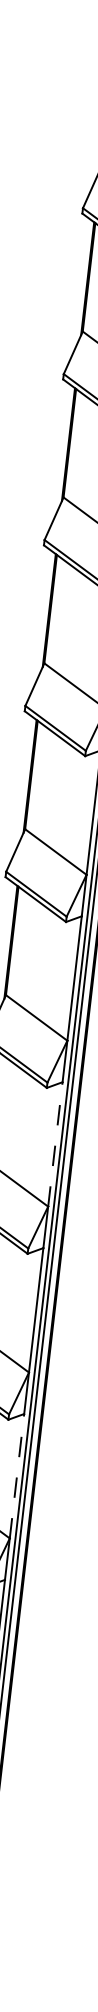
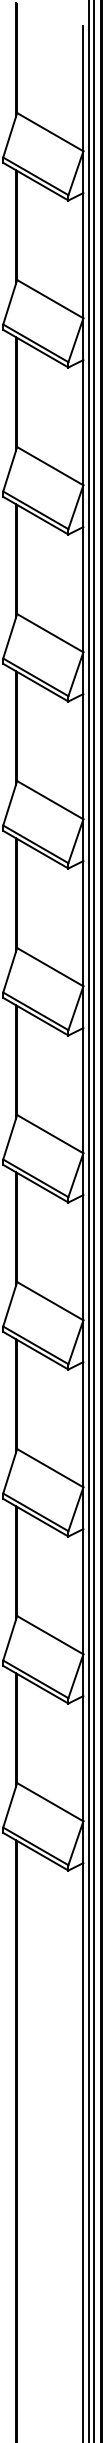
line: (55, 1144) -> (83, 1424), dashed -> solid
line: (17, 1476) -> (83, 1758), dashed -> solid

